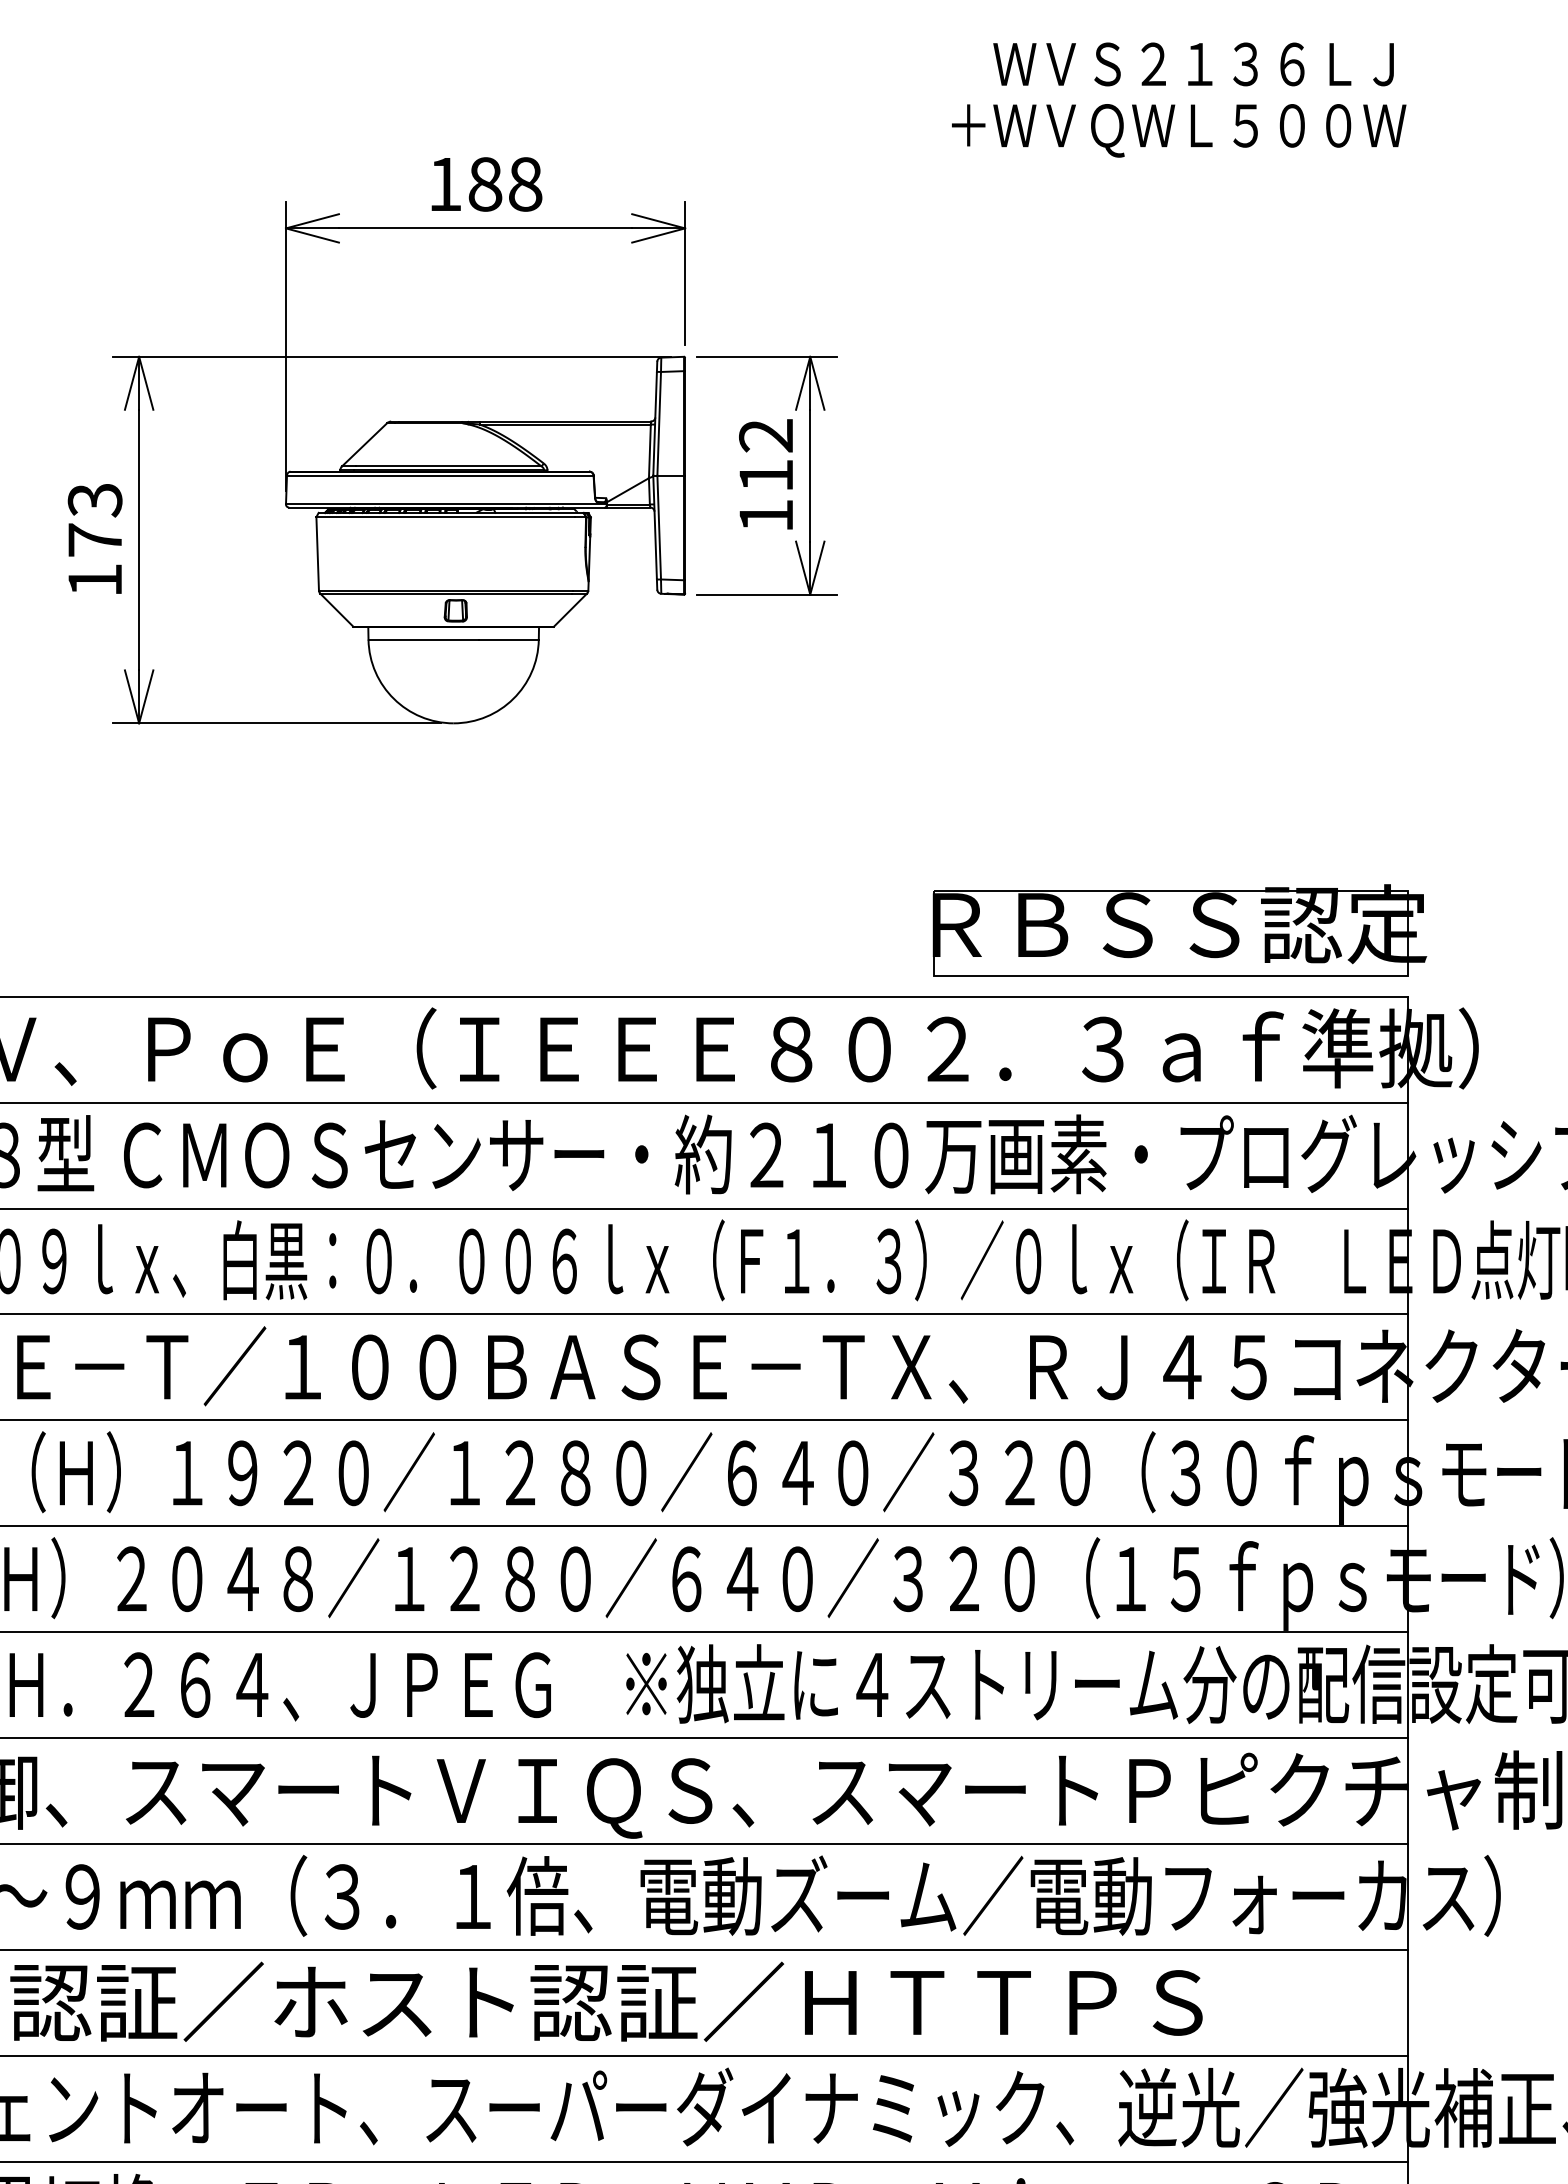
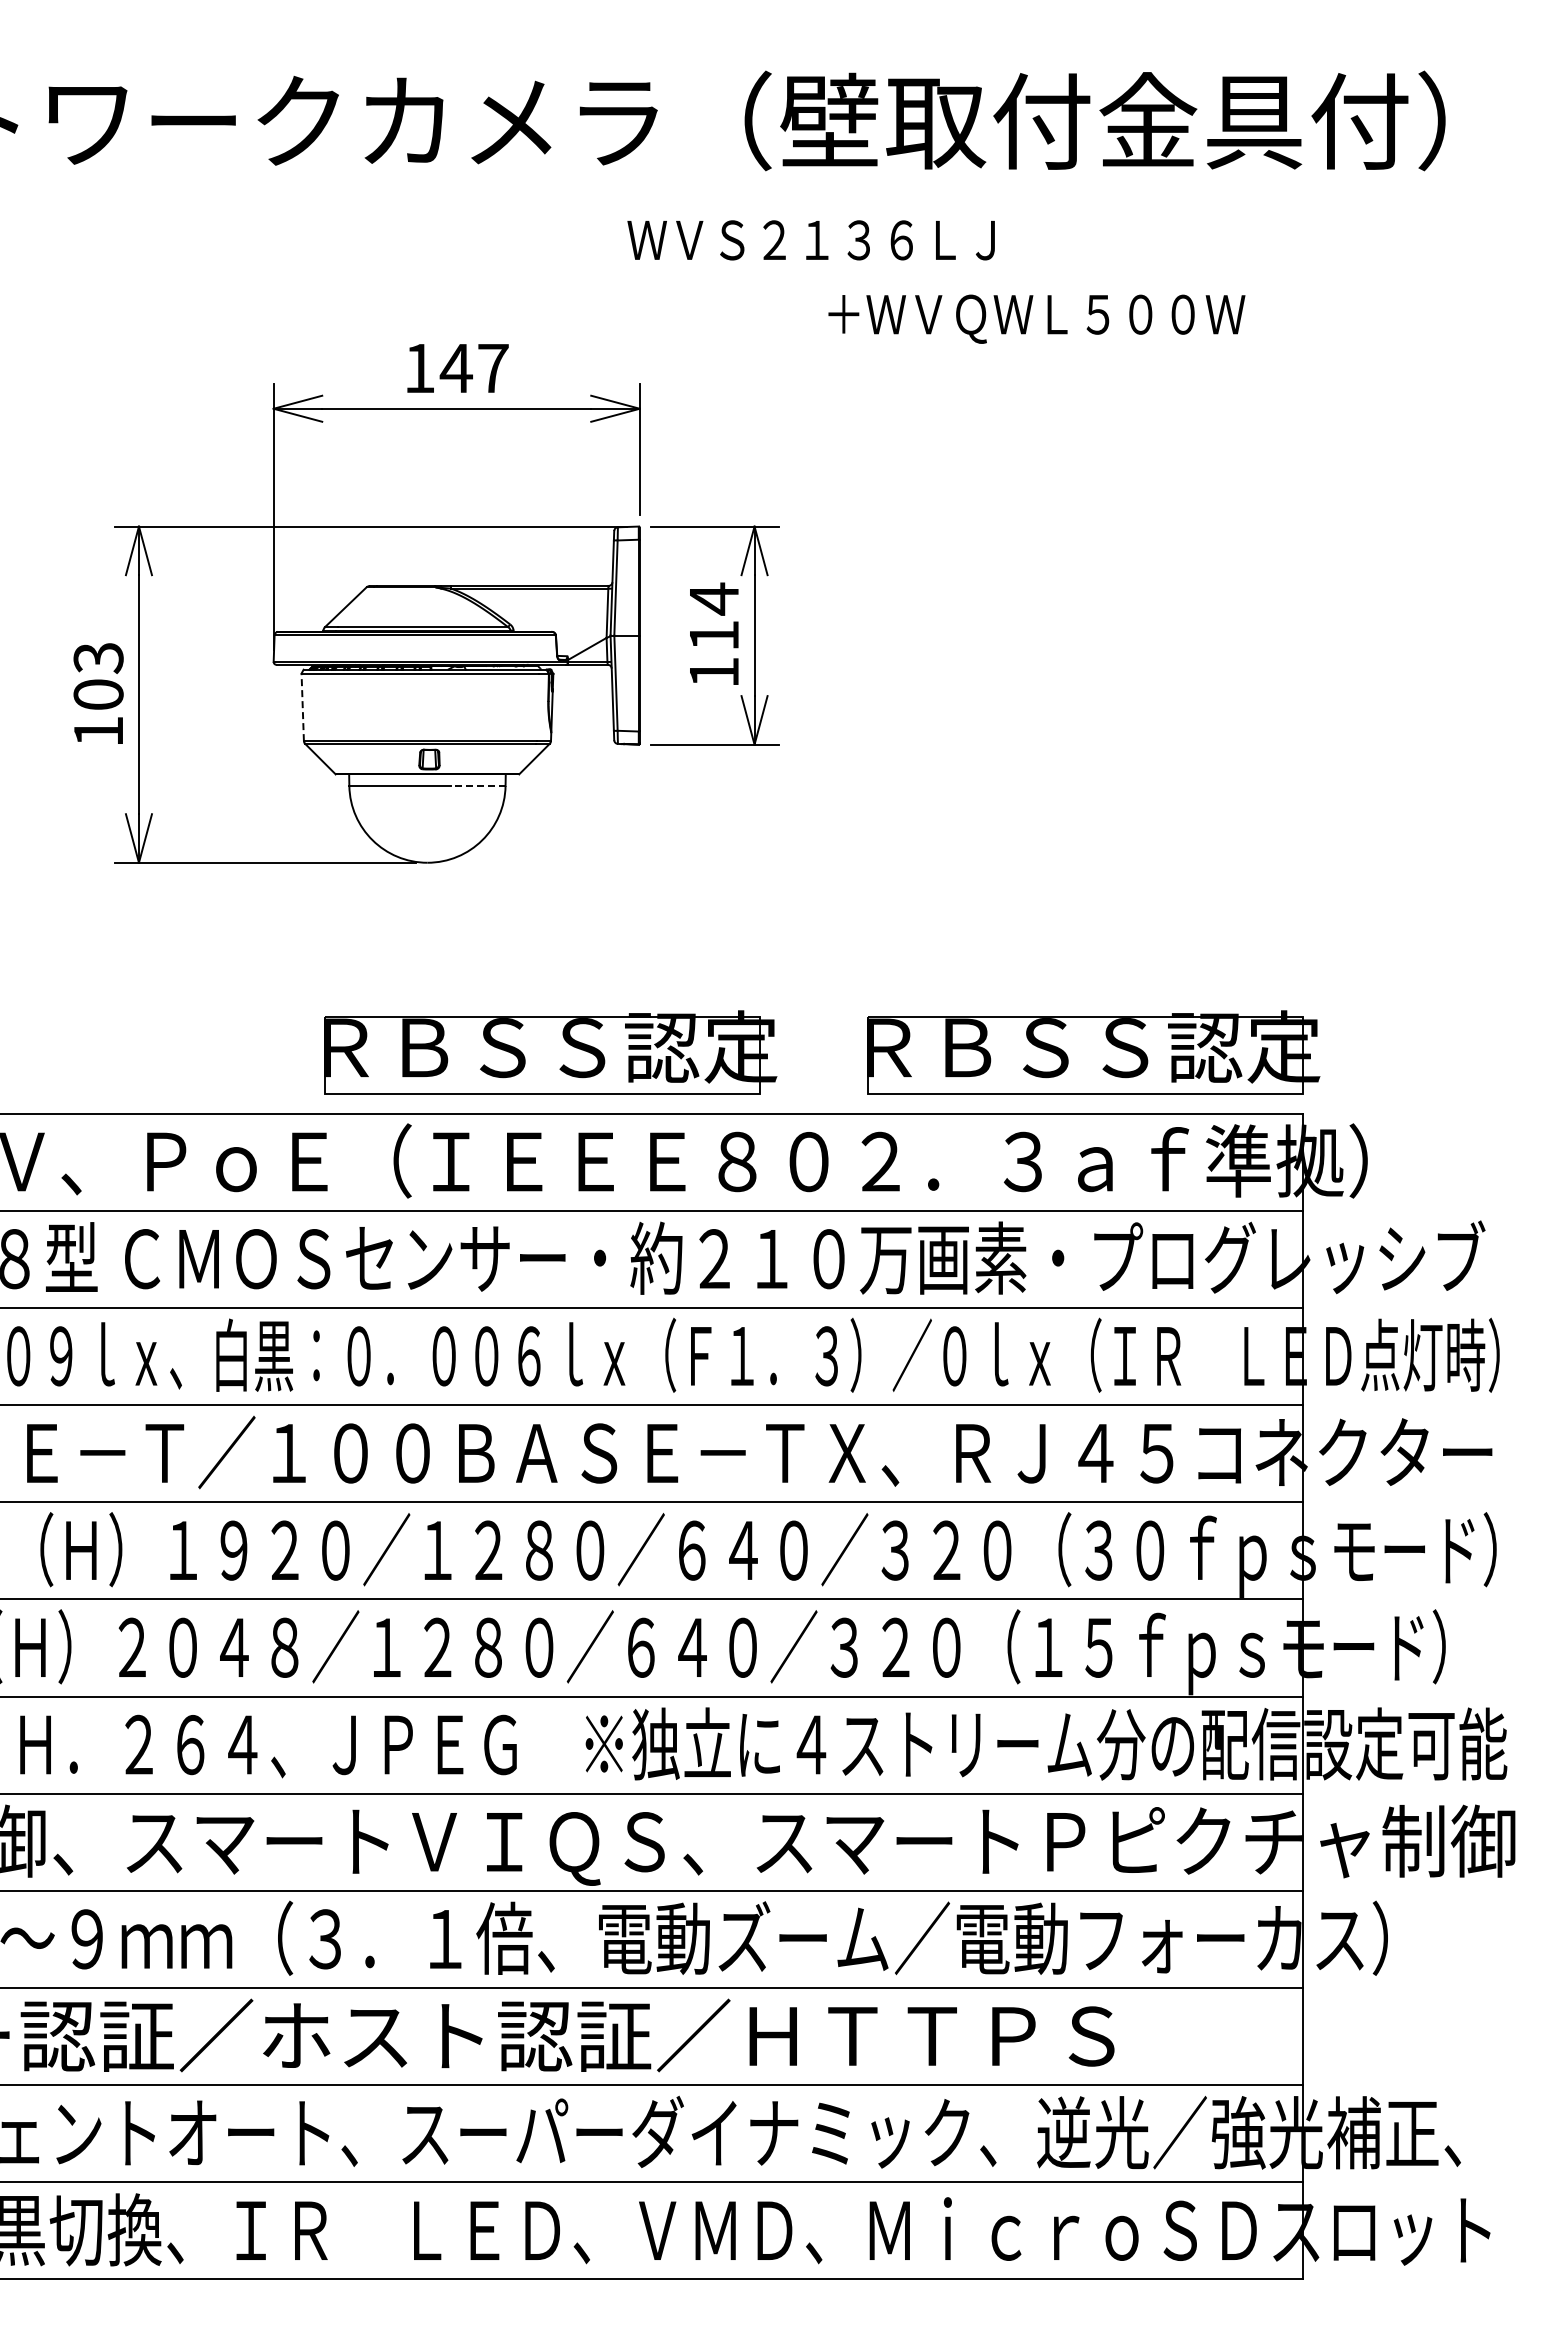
text: (1192, 64) -> (810, 240), moved
text: (1178, 129) -> (1036, 318), moved
text: (503, 184) -> (473, 368), 188 -> 147
text: (765, 435) -> (713, 598), 112 -> 114
text: (95, 539) -> (98, 694), 173 -> 103
line: (317, 554) -> (302, 707), solid -> dashed
line: (508, 640) -> (477, 786), solid -> dashed
part: (587, 930) -> (550, 1052), added

